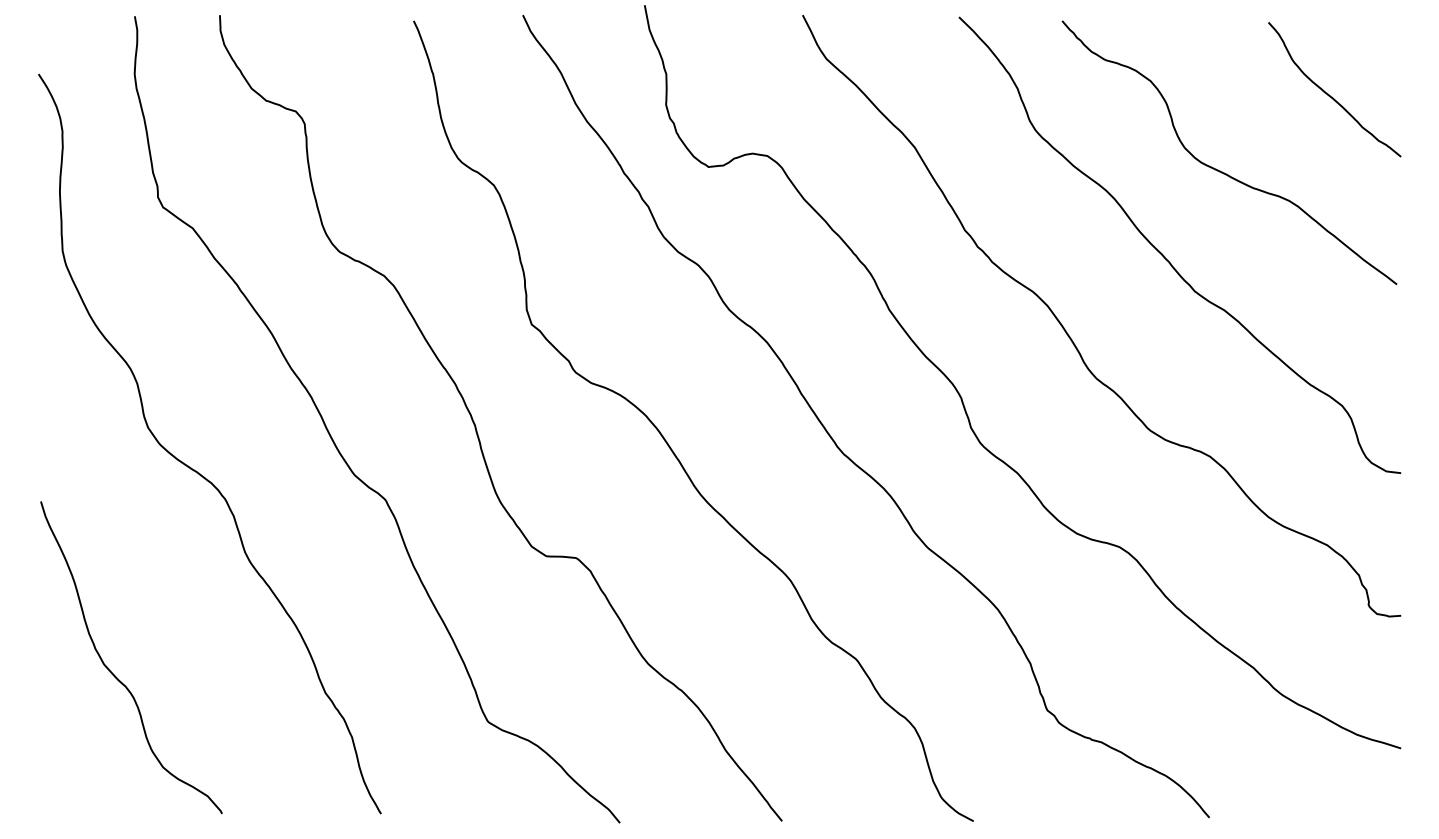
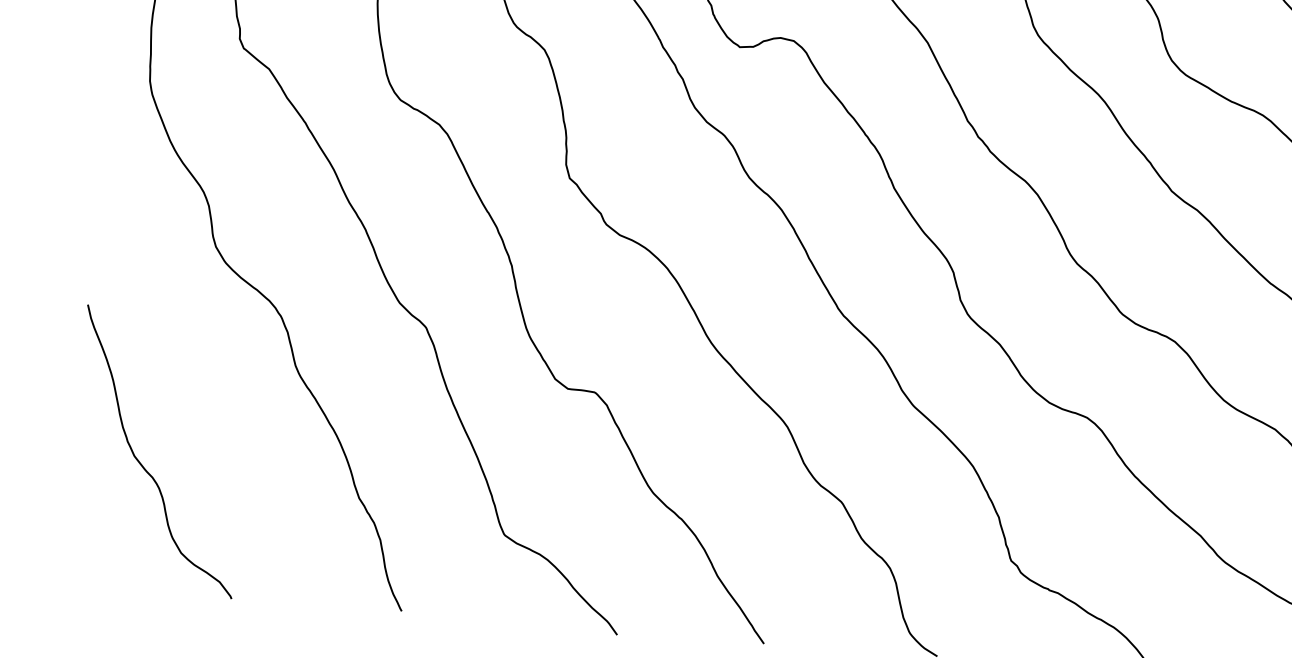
curve: (114, 674) -> (143, 465), moved

